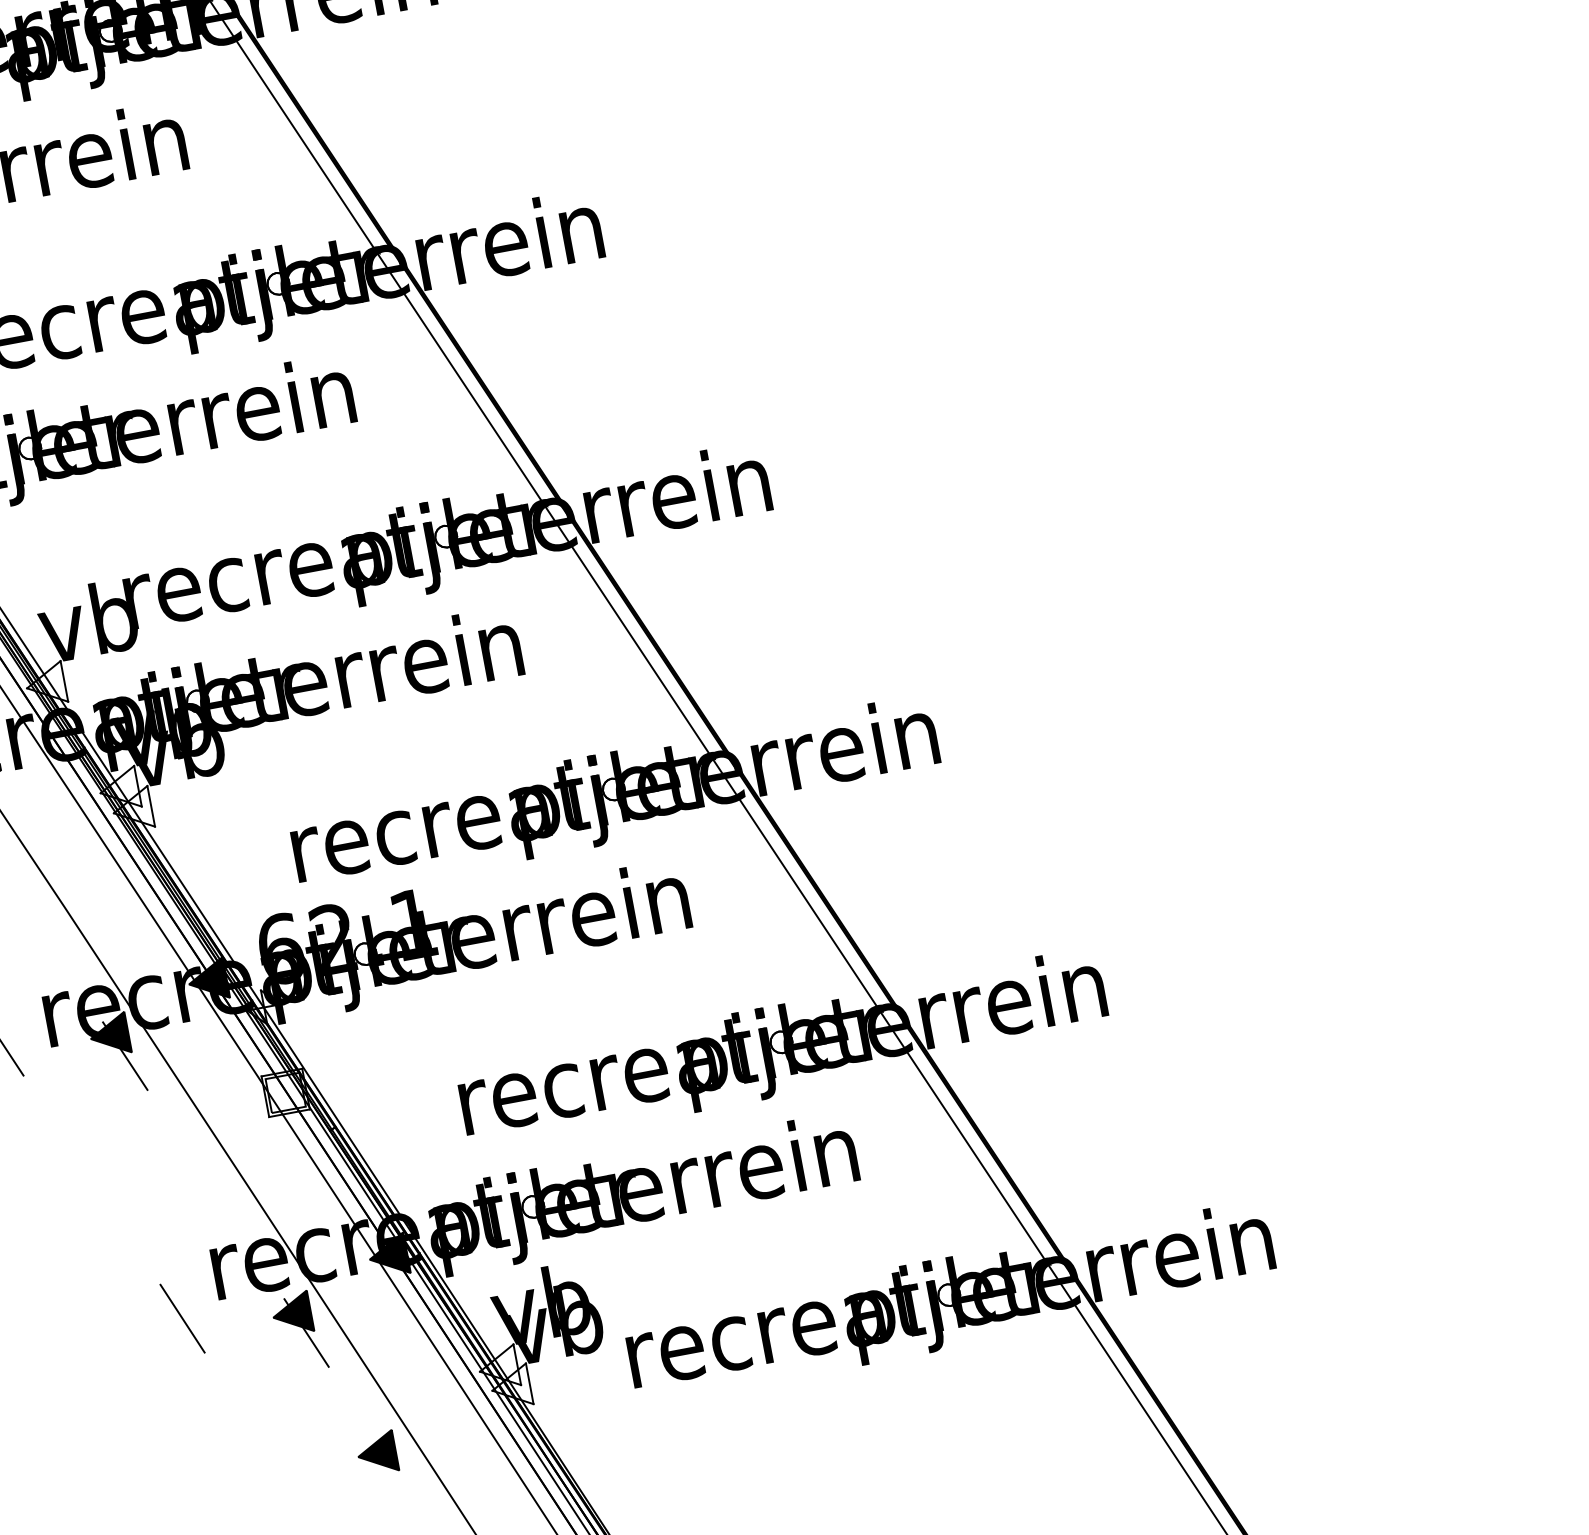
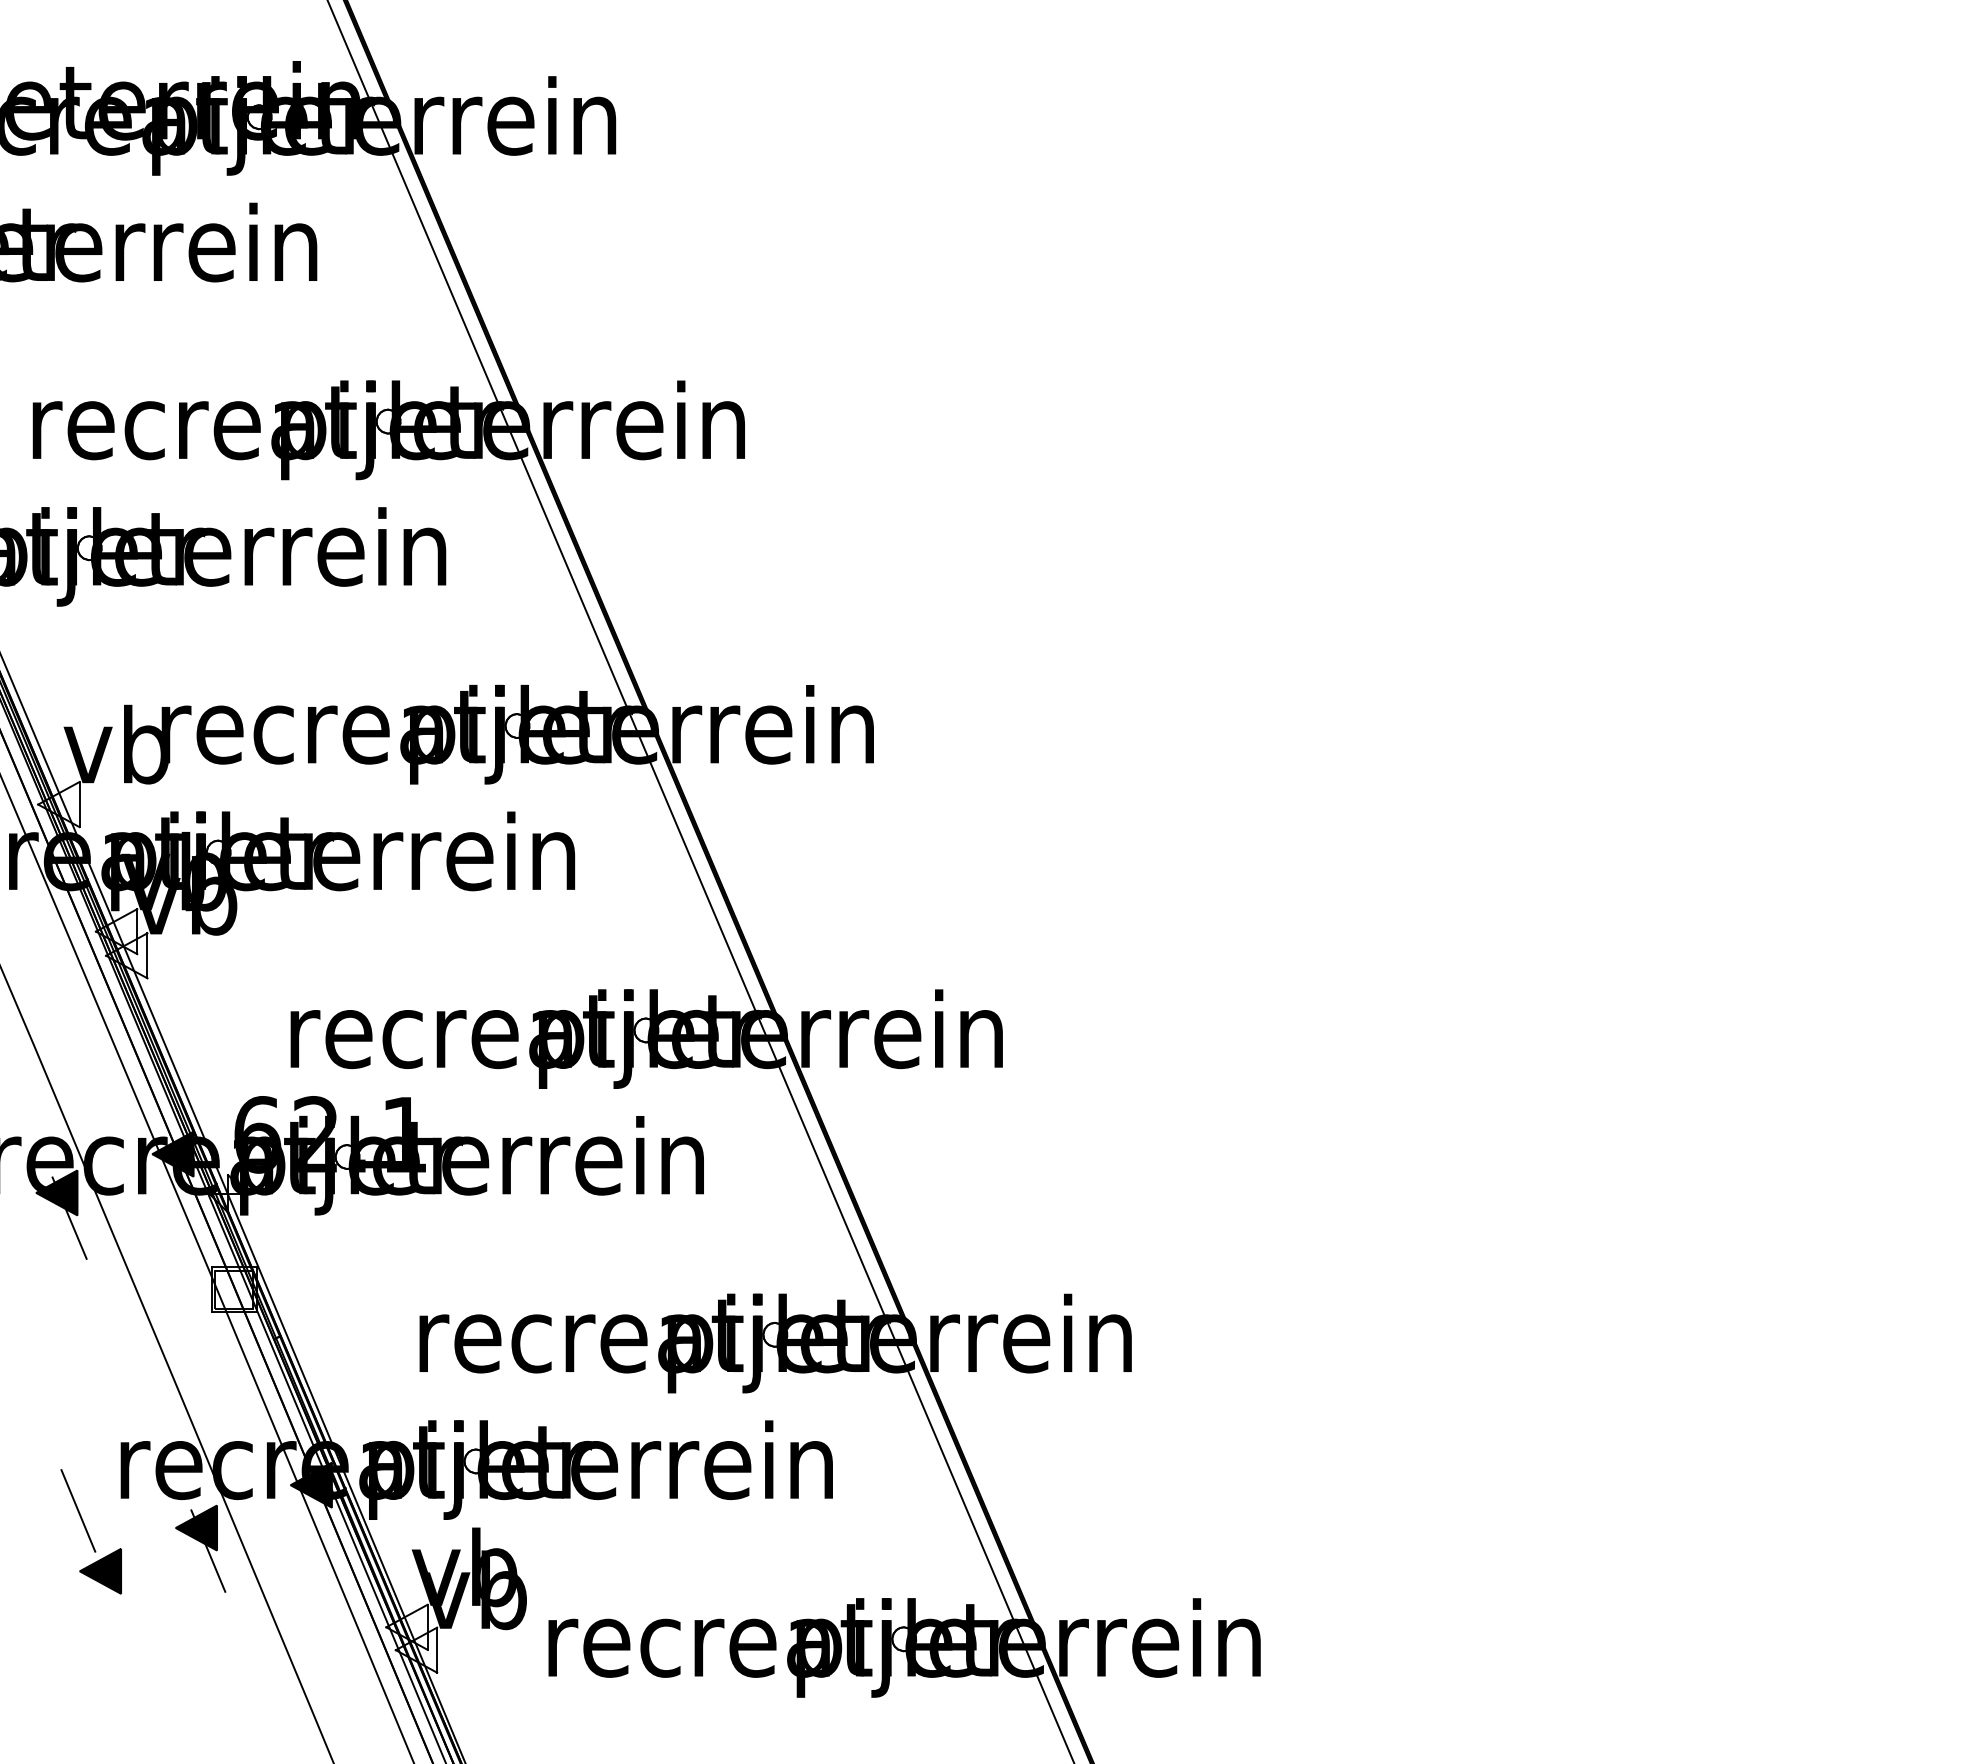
part: (376, 1453) -> (100, 1571), moved

